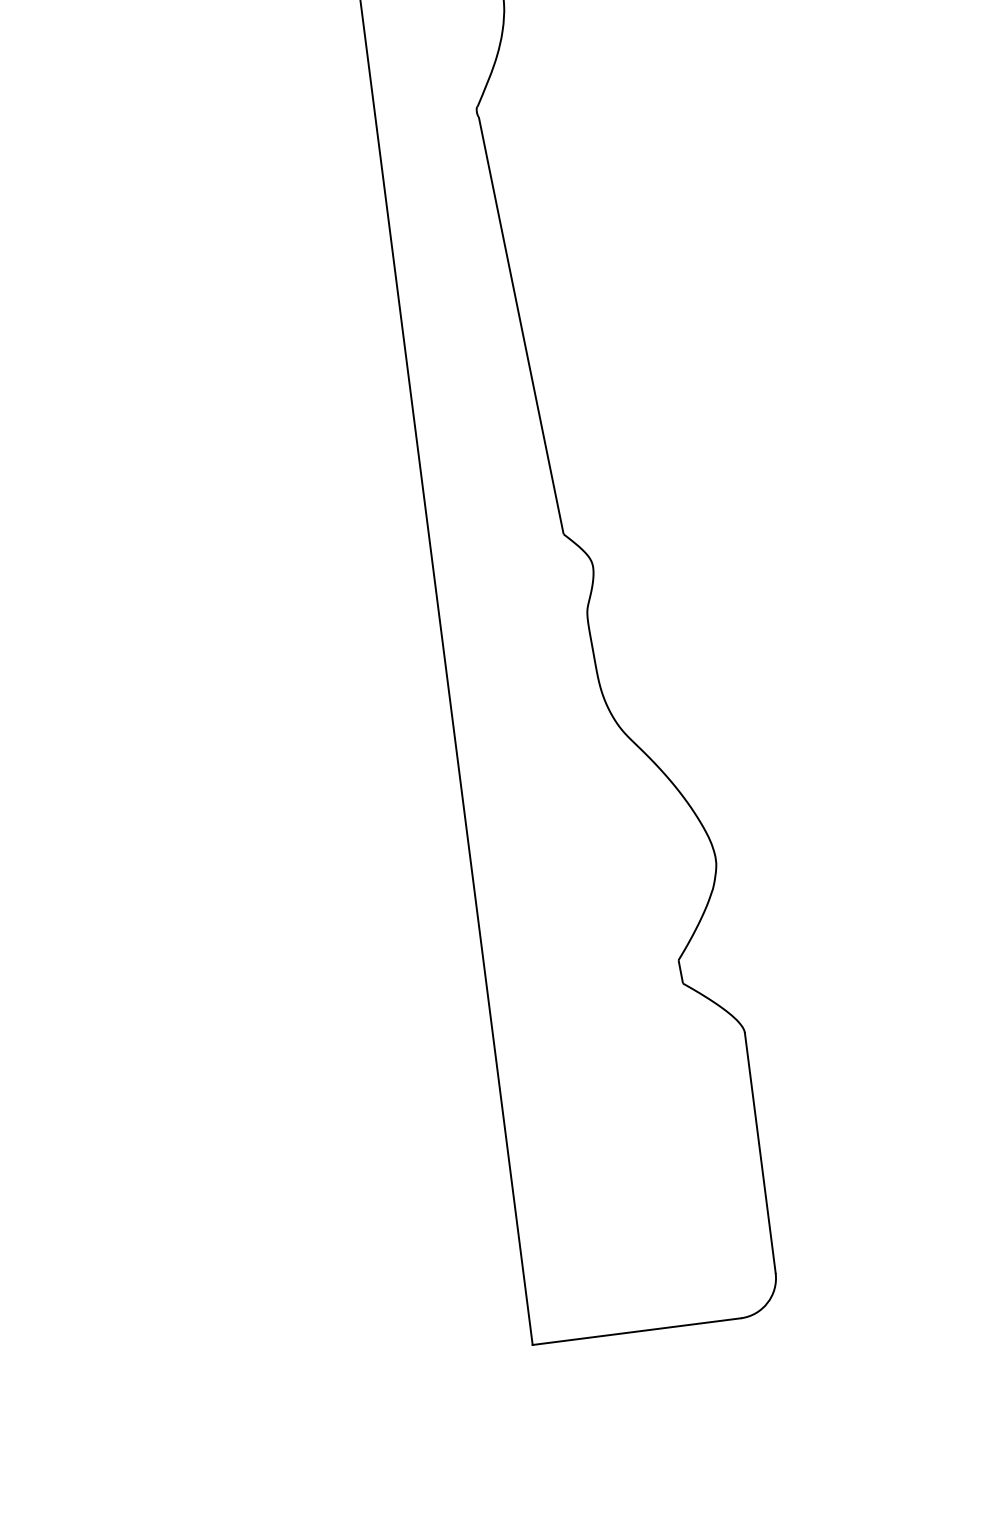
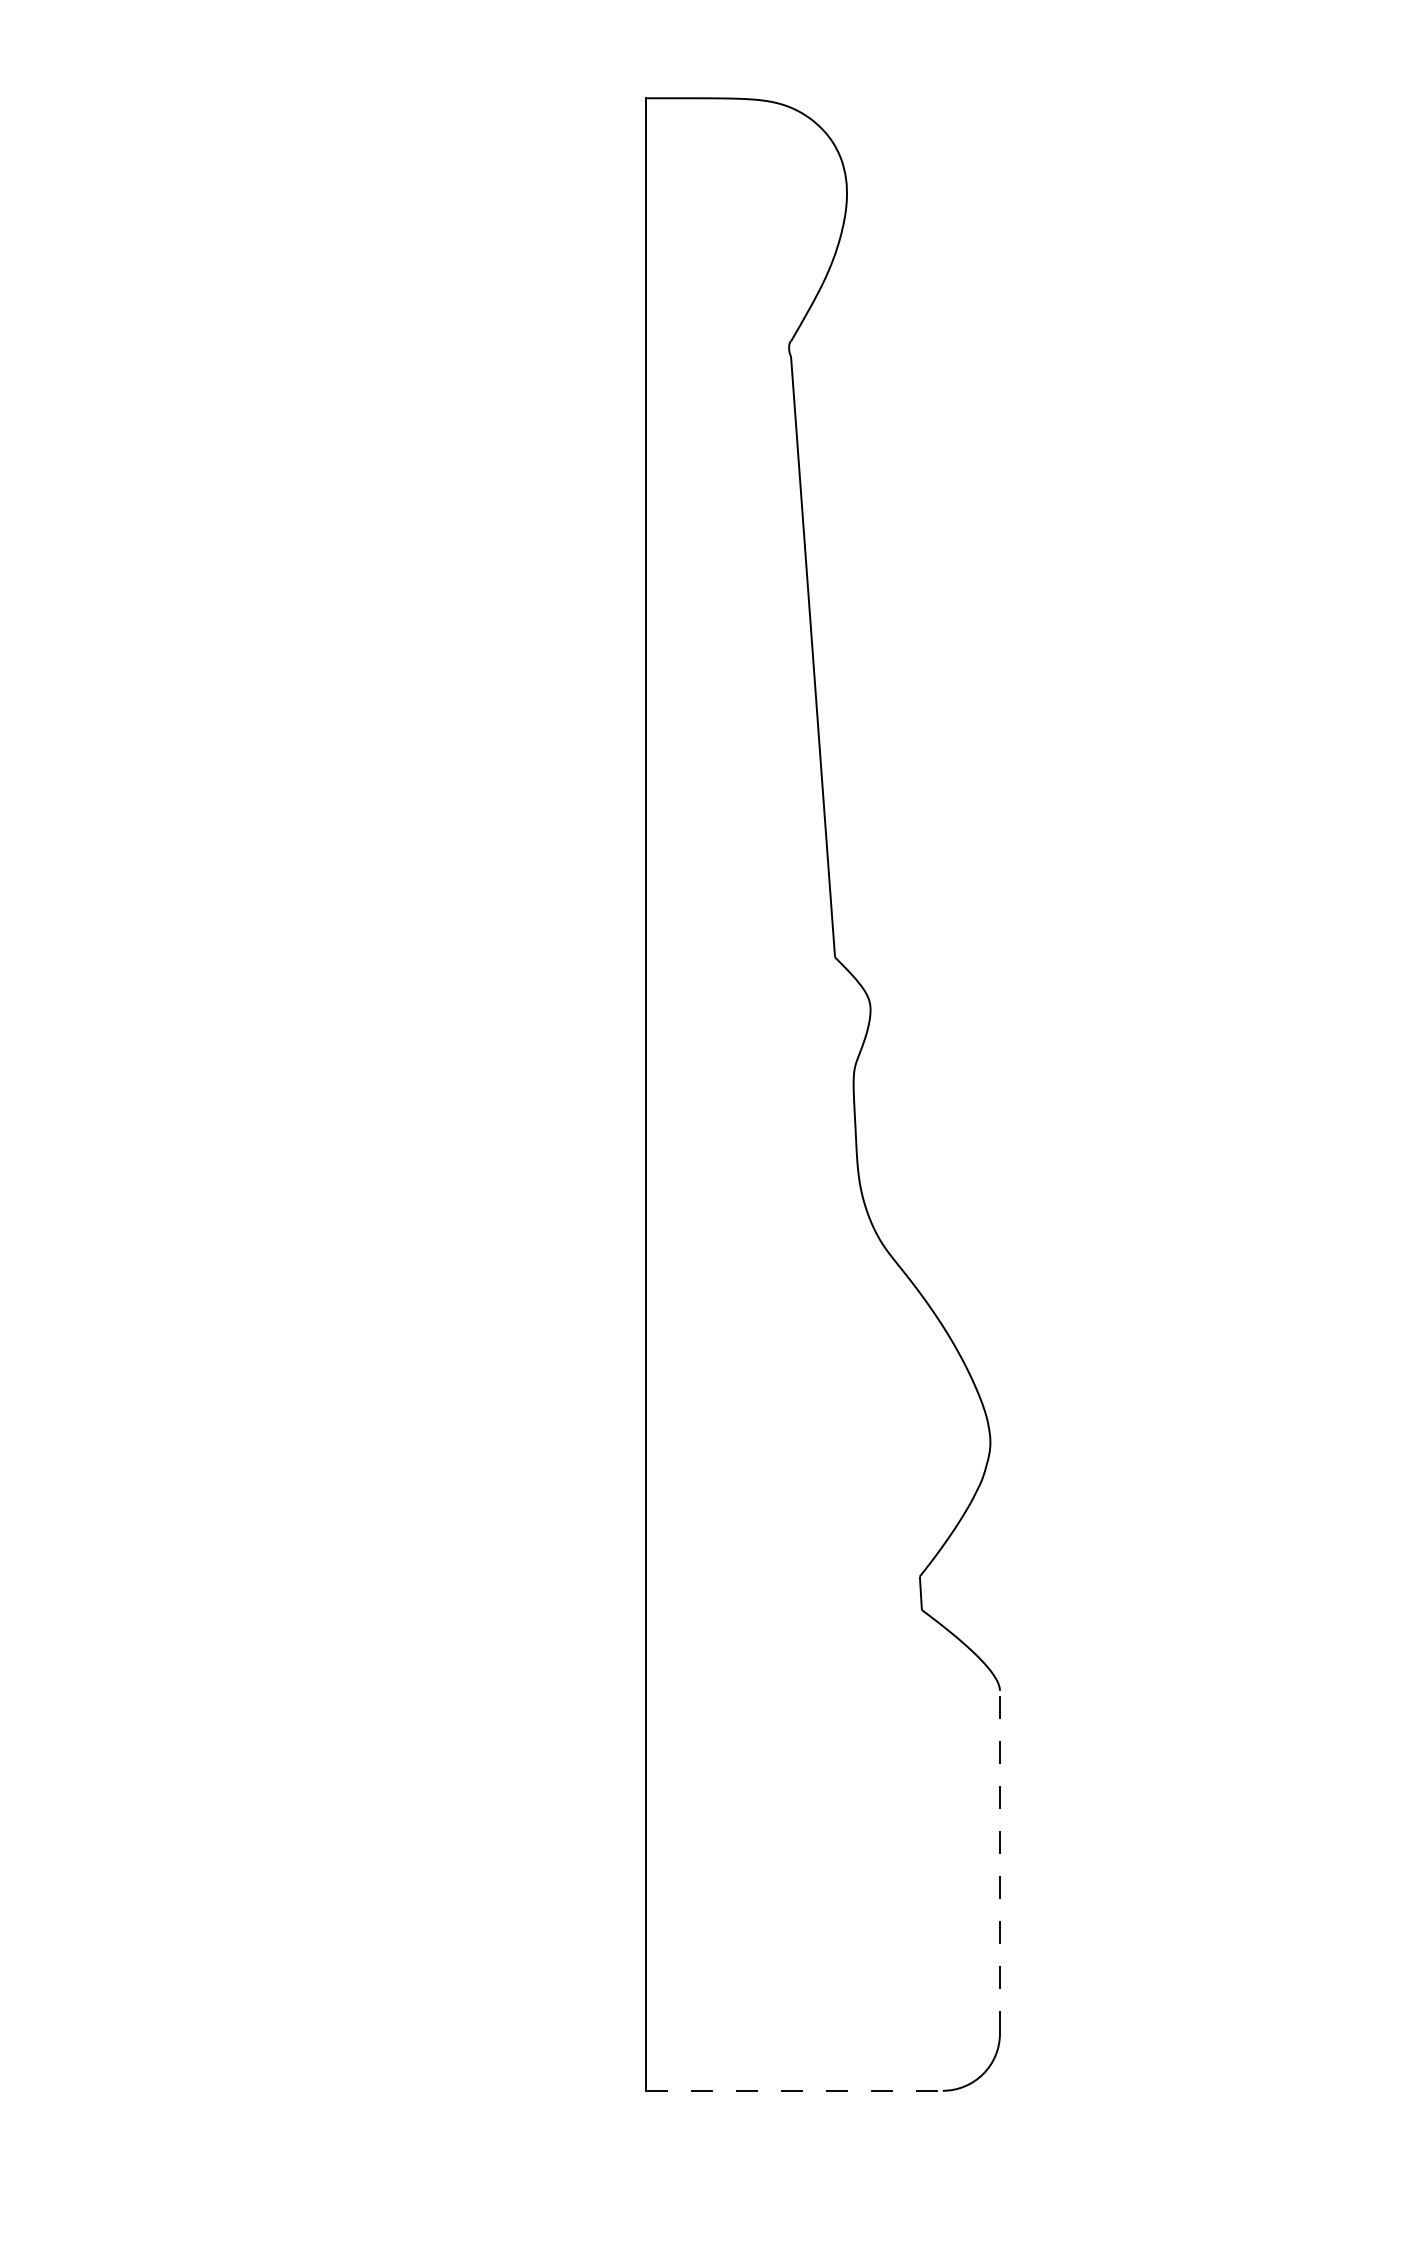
line: (759, 1152) -> (999, 1861), solid -> dashed
line: (636, 1331) -> (794, 2090), solid -> dashed

